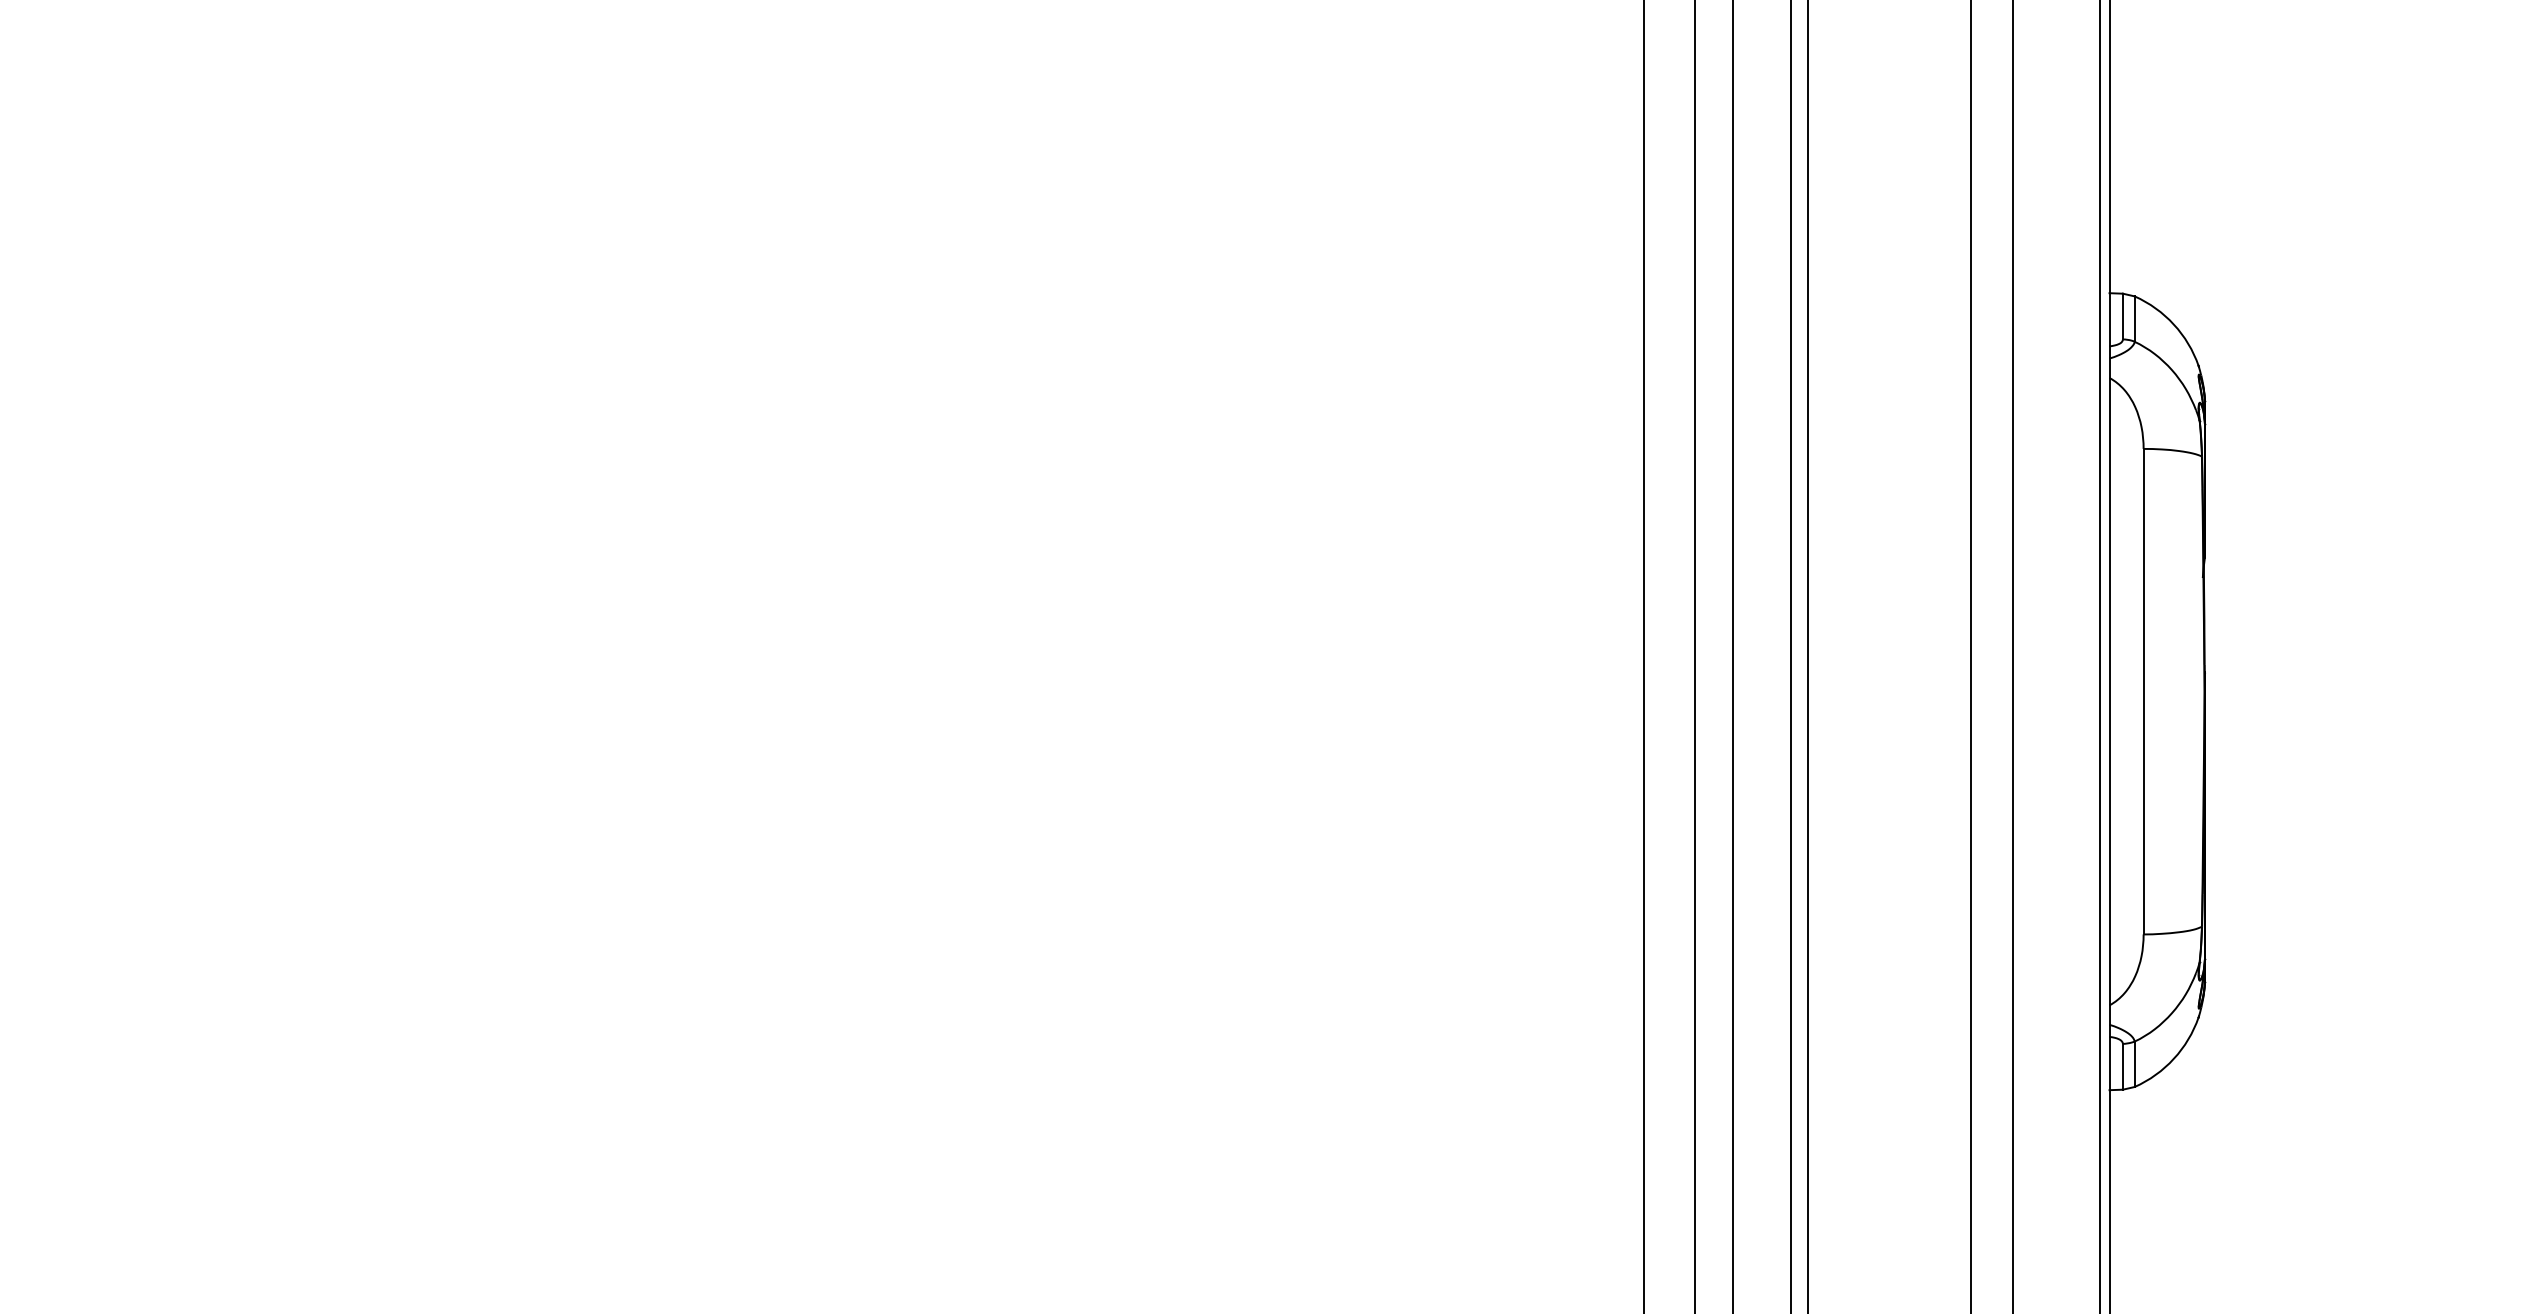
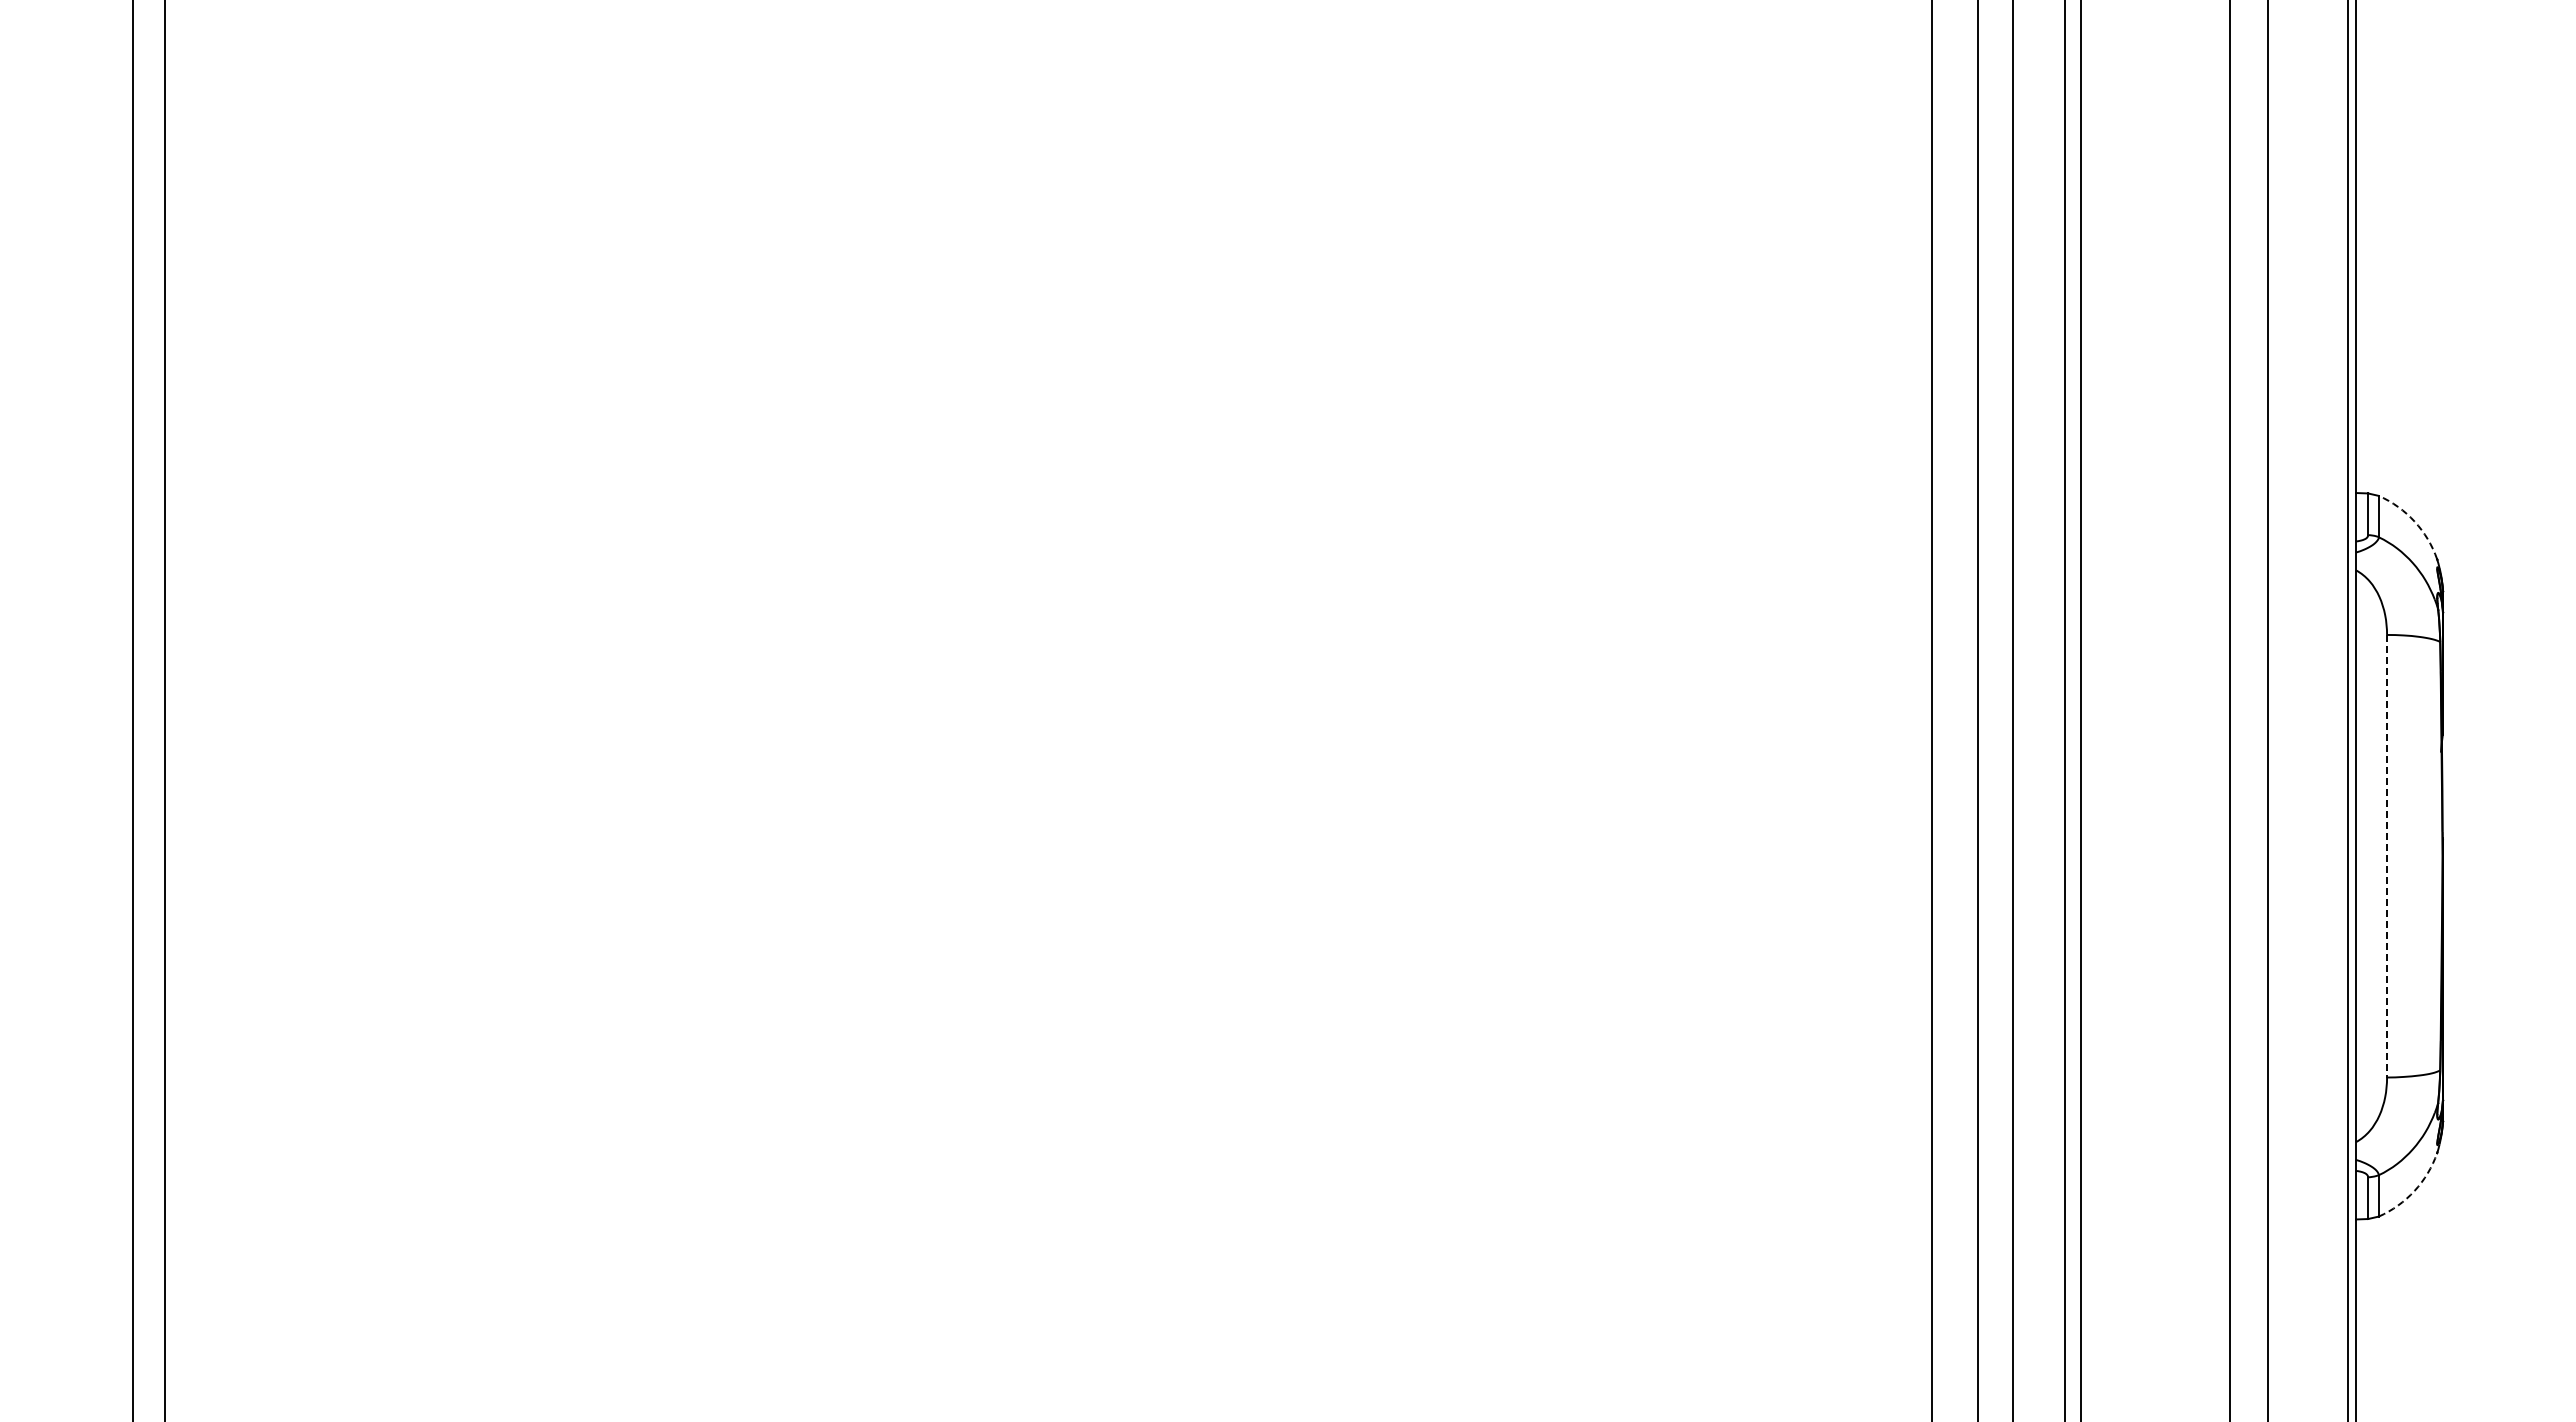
arc: (2173, 324) -> (2414, 521), solid -> dashed
line: (2144, 691) -> (2387, 856), solid -> dashed
arc: (2173, 1058) -> (2414, 1190), solid -> dashed

